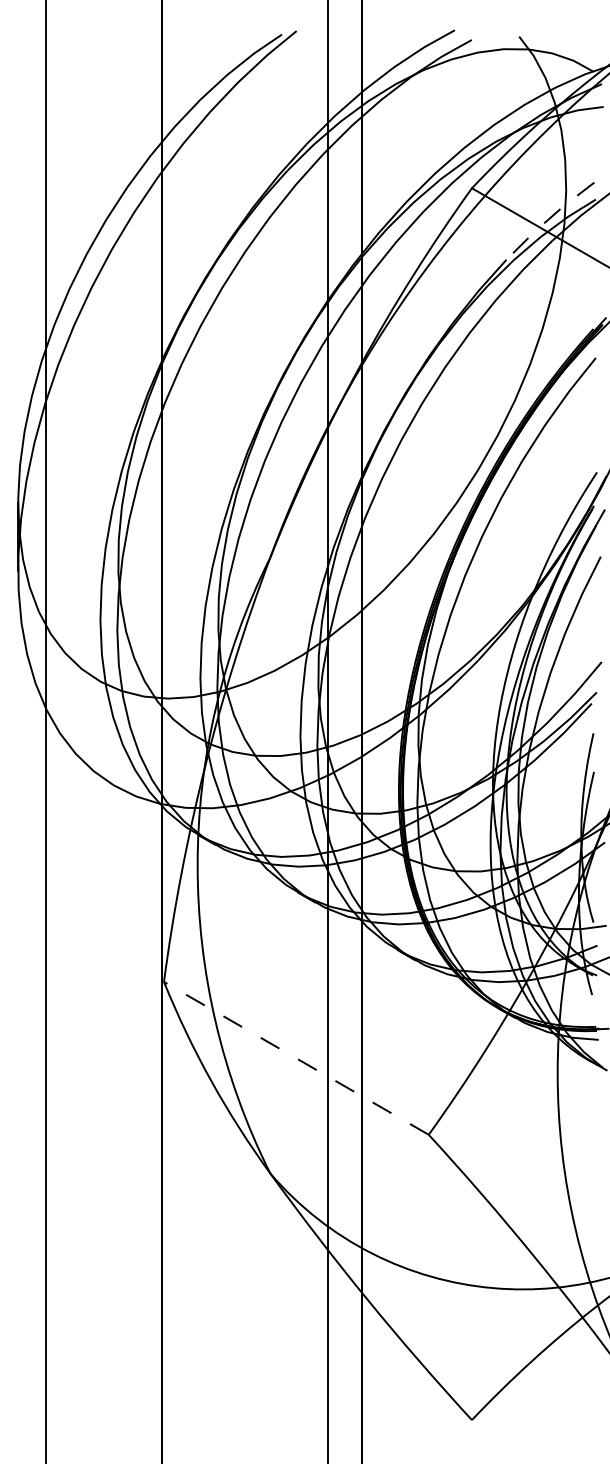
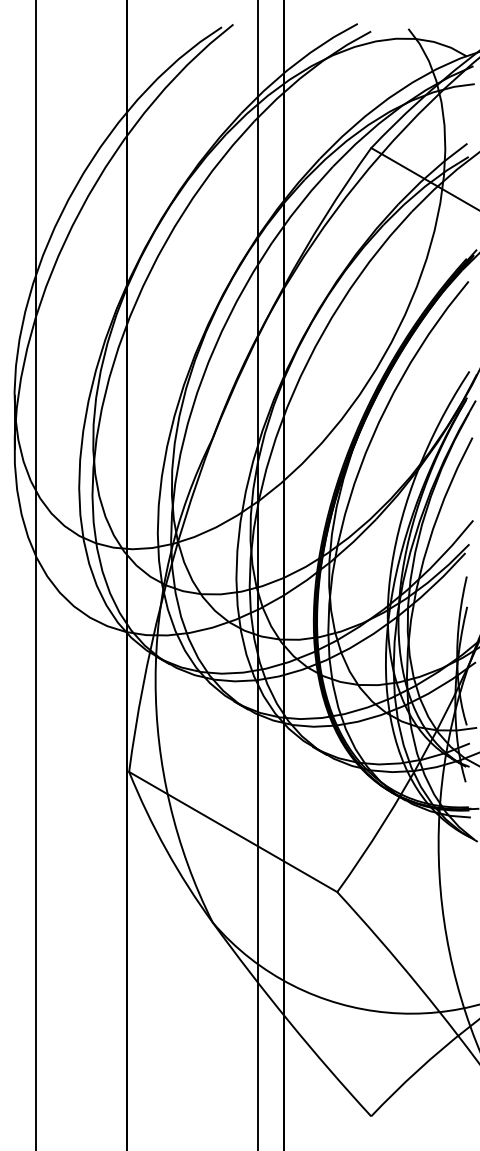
line: (548, 219) -> (431, 172), dashed -> solid
line: (296, 1058) -> (233, 832), dashed -> solid

